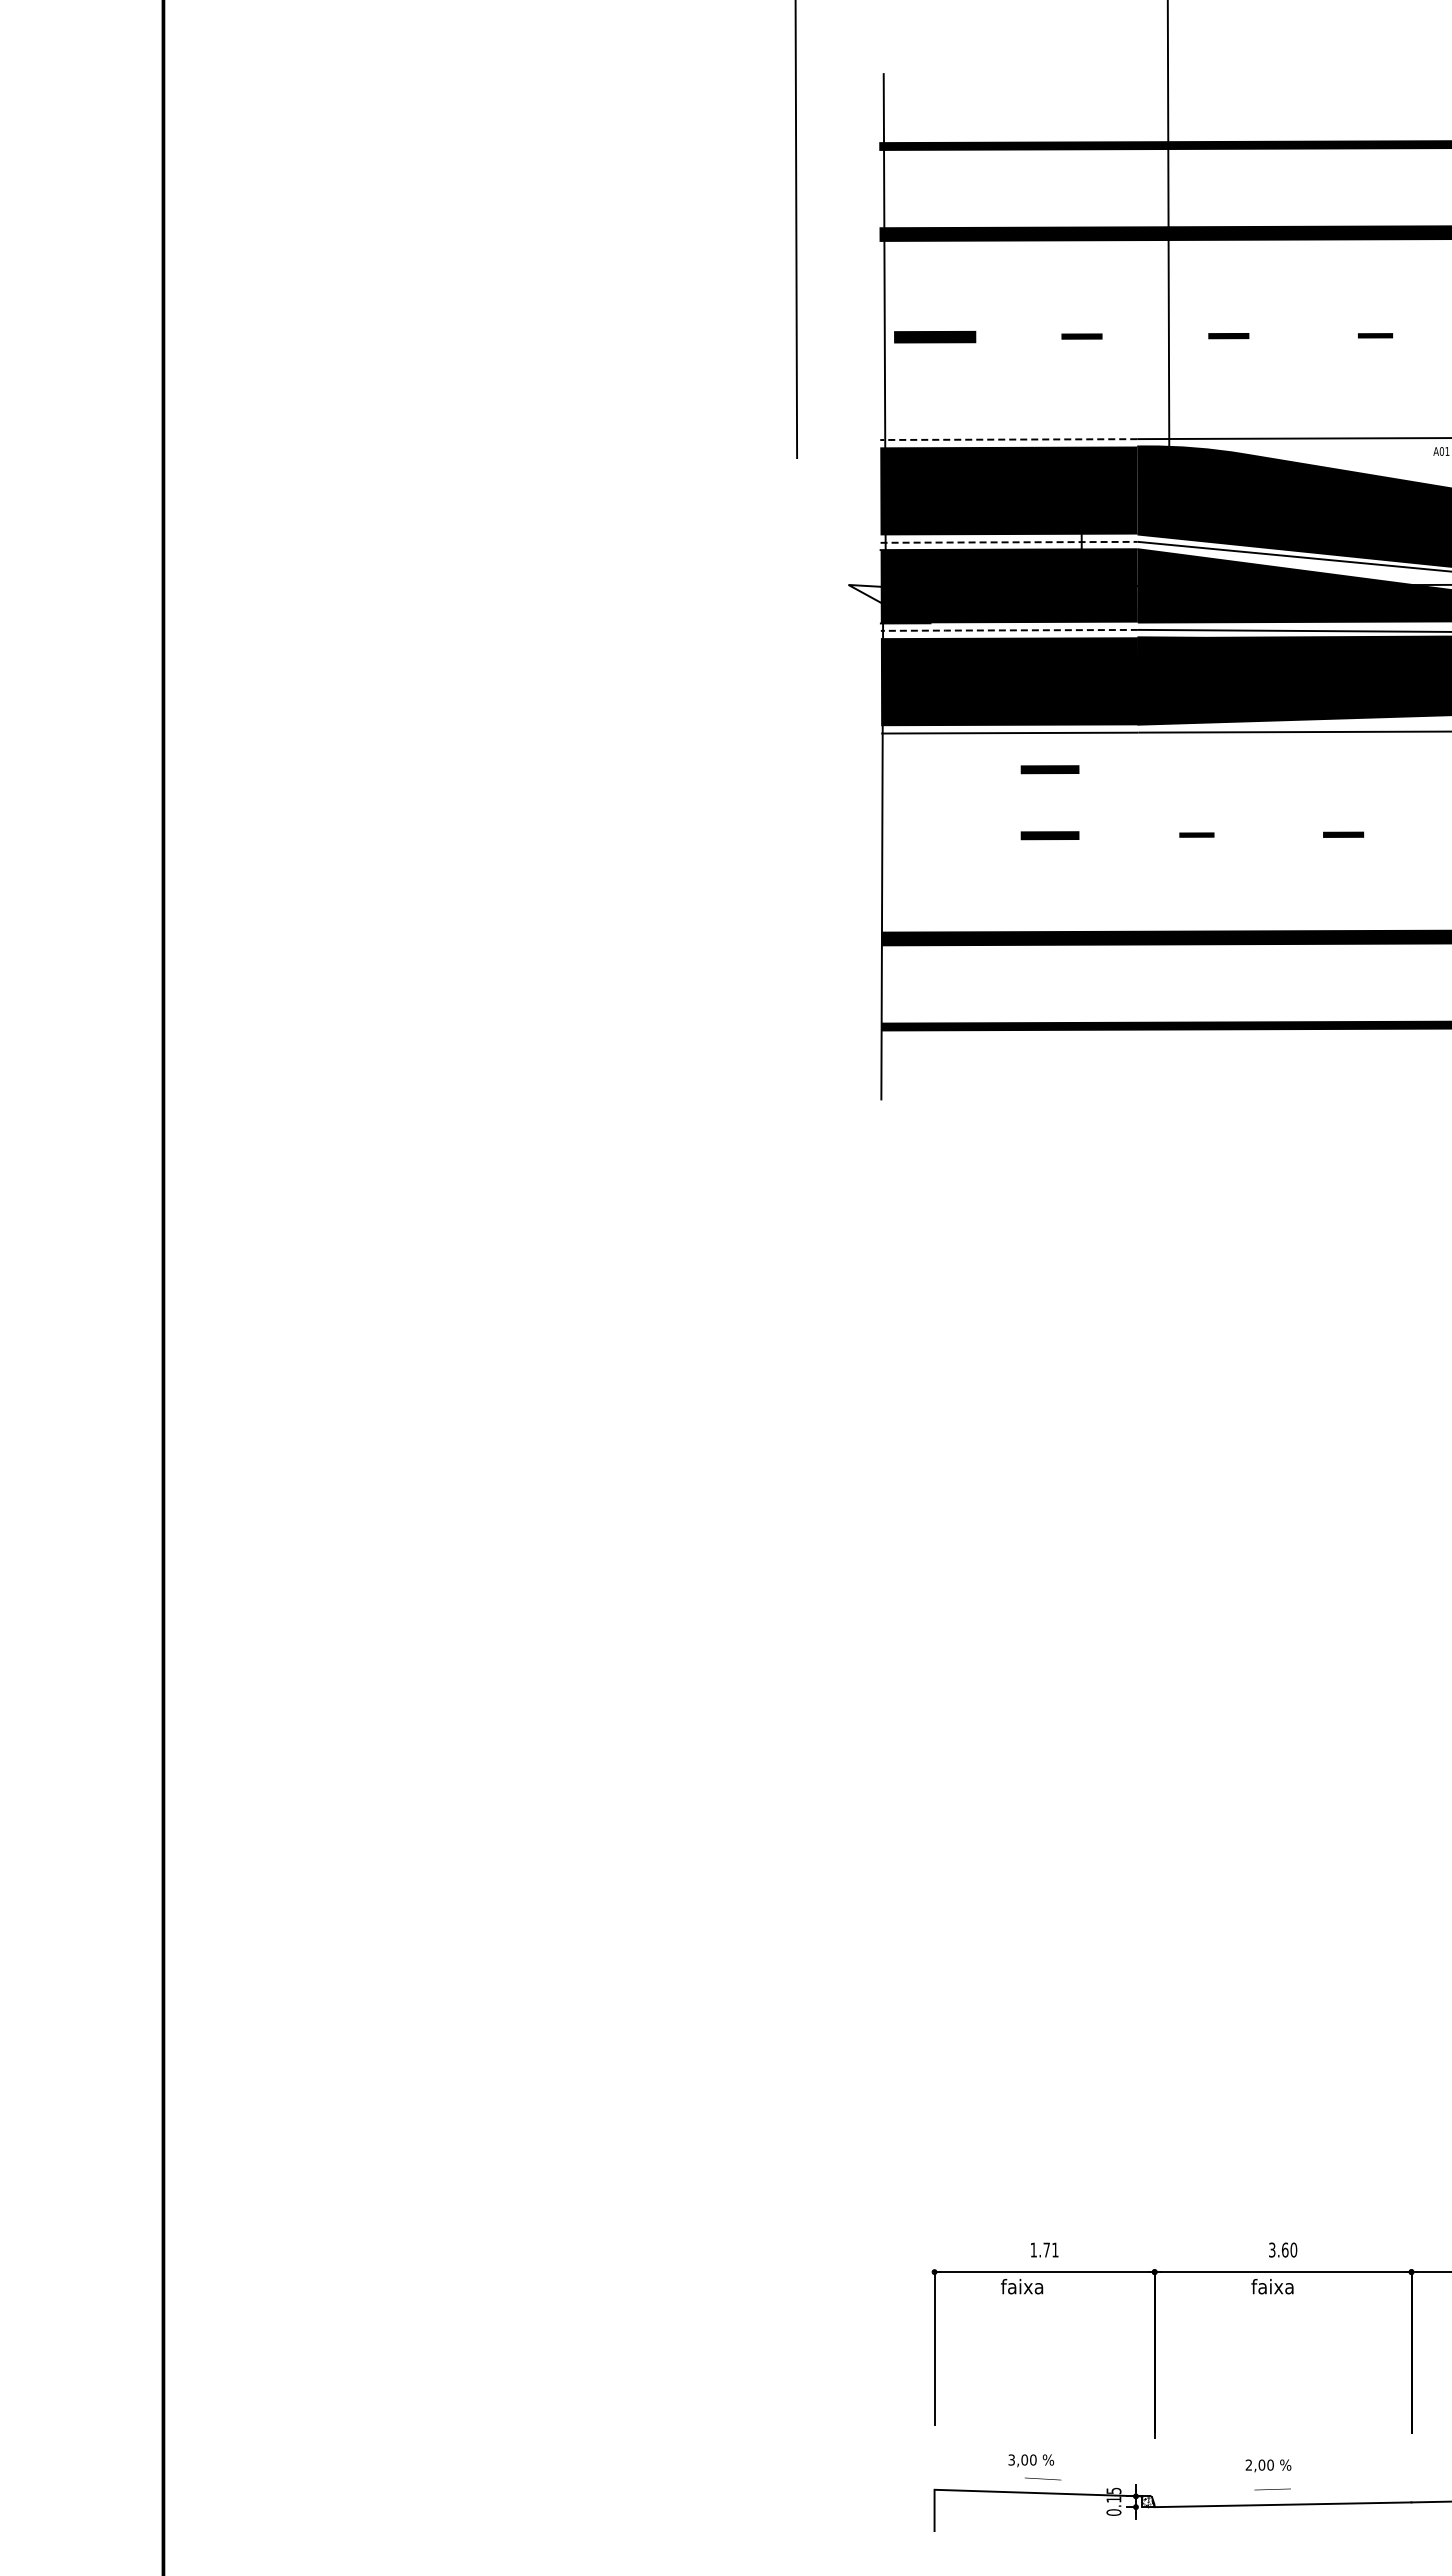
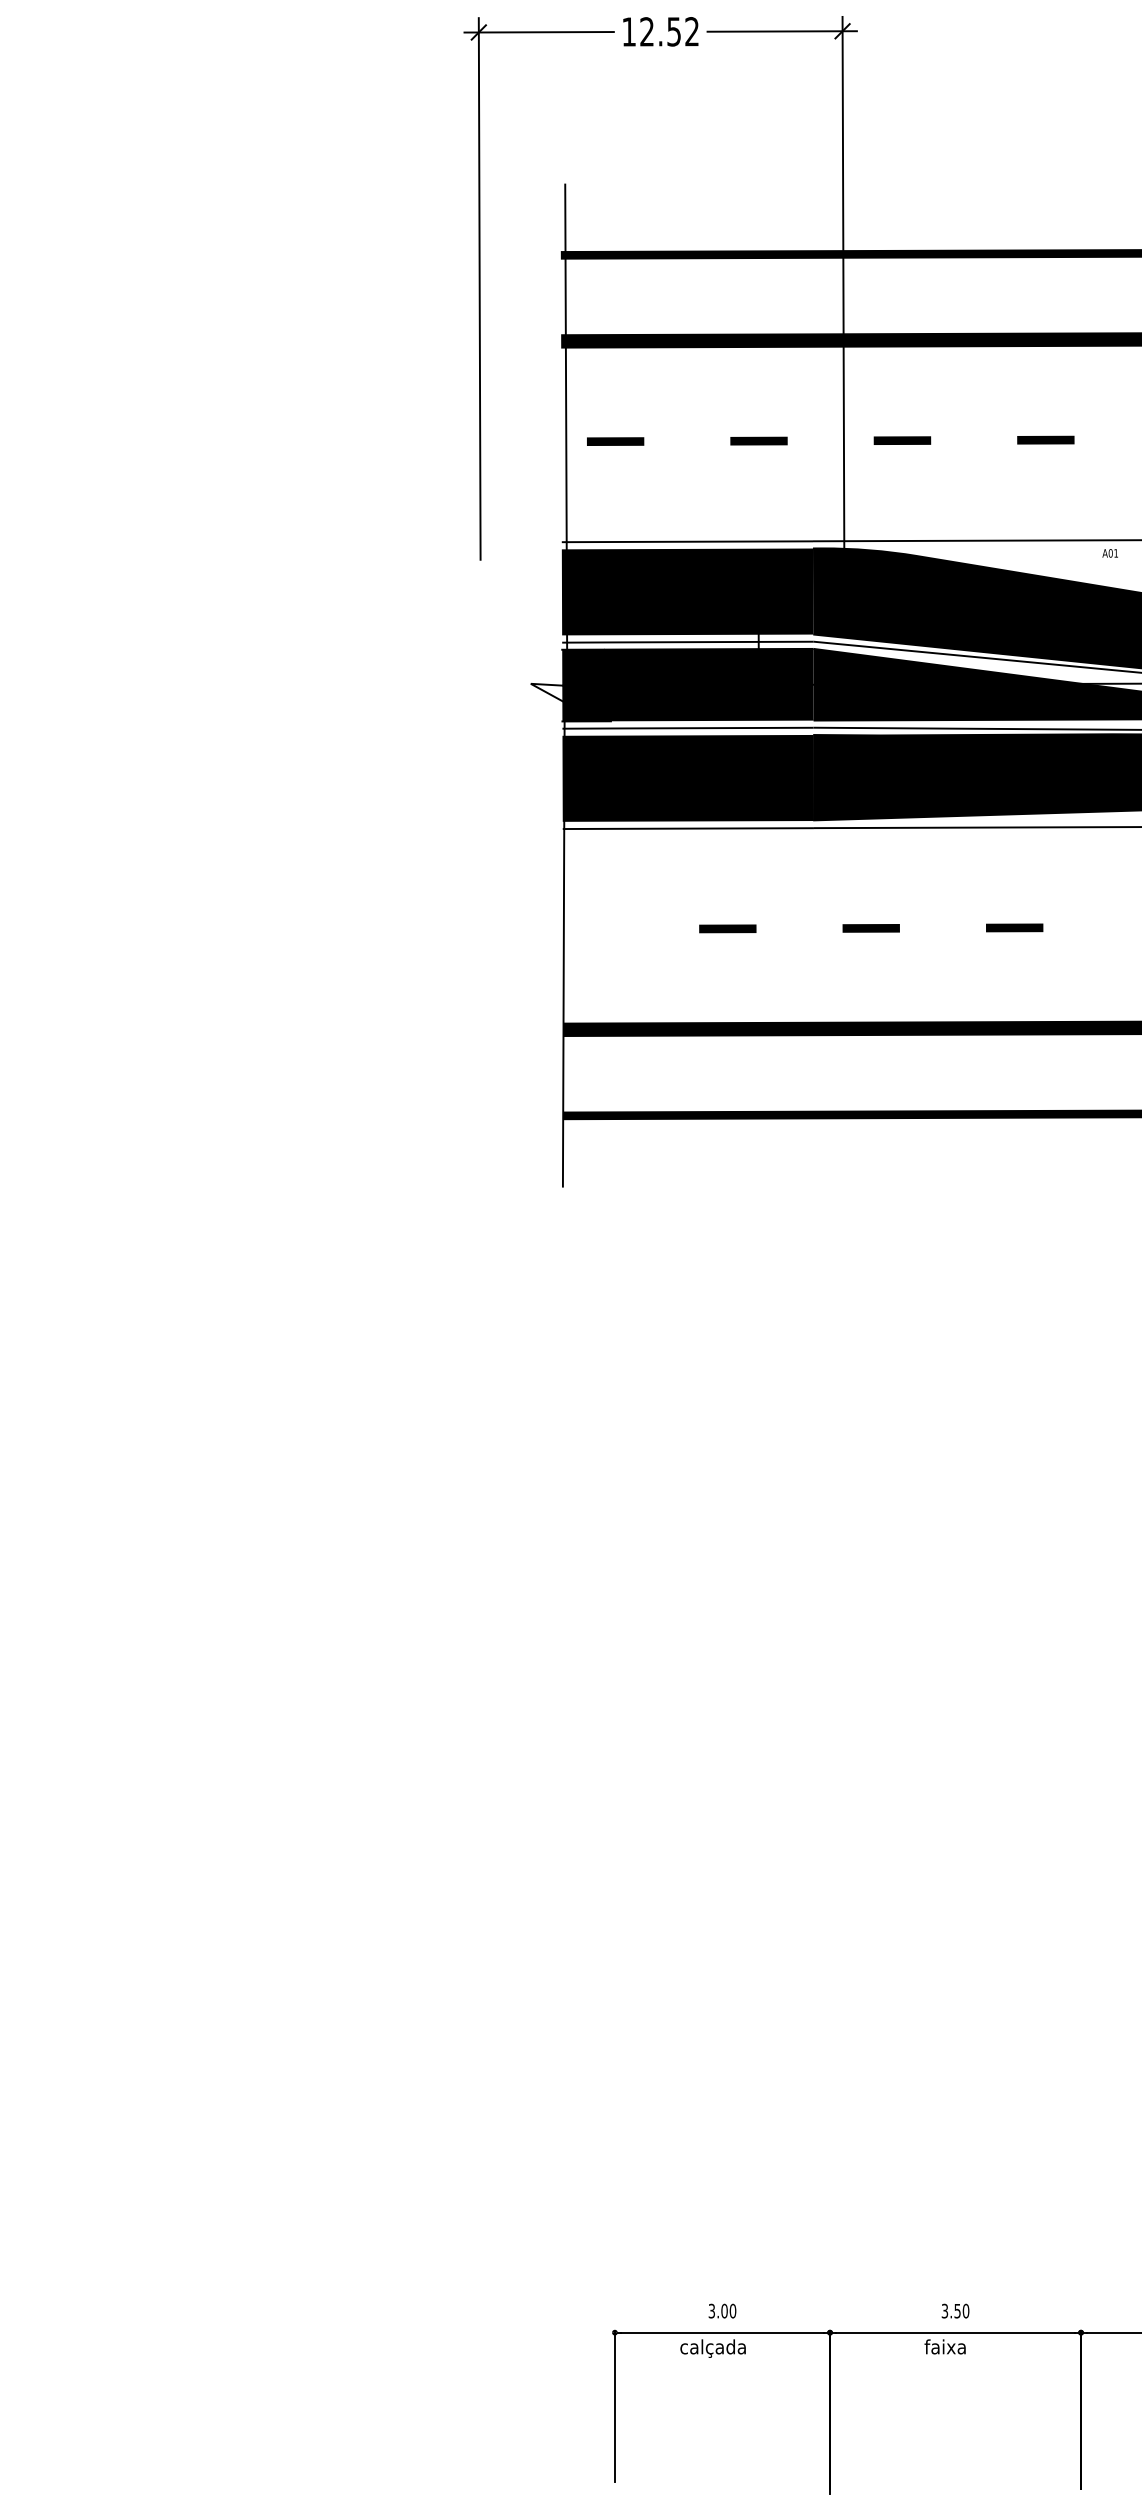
part: (1228, 335) -> (902, 440), size x1.43
part: (1375, 335) -> (1045, 440), size x1.67
part: (935, 336) -> (615, 441), size x0.71
part: (1081, 336) -> (758, 441), size x1.43
line: (1008, 439) -> (687, 541), dashed -> solid
line: (1007, 542) -> (686, 642), dashed -> solid
line: (1008, 630) -> (687, 728), dashed -> solid
part: (1049, 769) -> (727, 864), removed
part: (1196, 834) -> (870, 927), size x1.67
part: (1343, 834) -> (1014, 927), size x1.43
text: (1044, 2249) -> (722, 2310), 1.71 -> 3.00
text: (1285, 2249) -> (957, 2310), 3.60 -> 3.50
text: (1034, 2288) -> (712, 2348), faixa -> calçada

